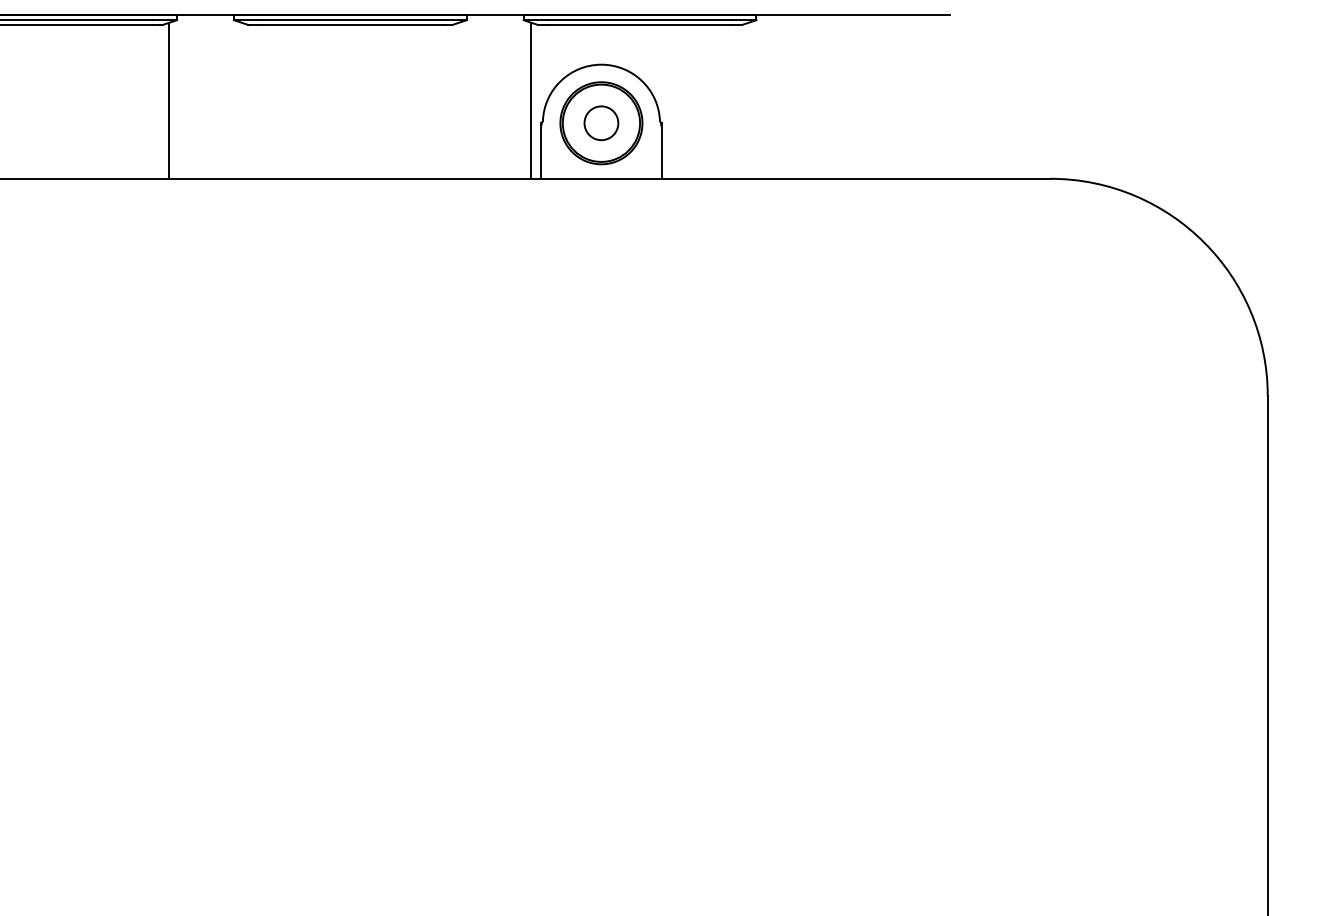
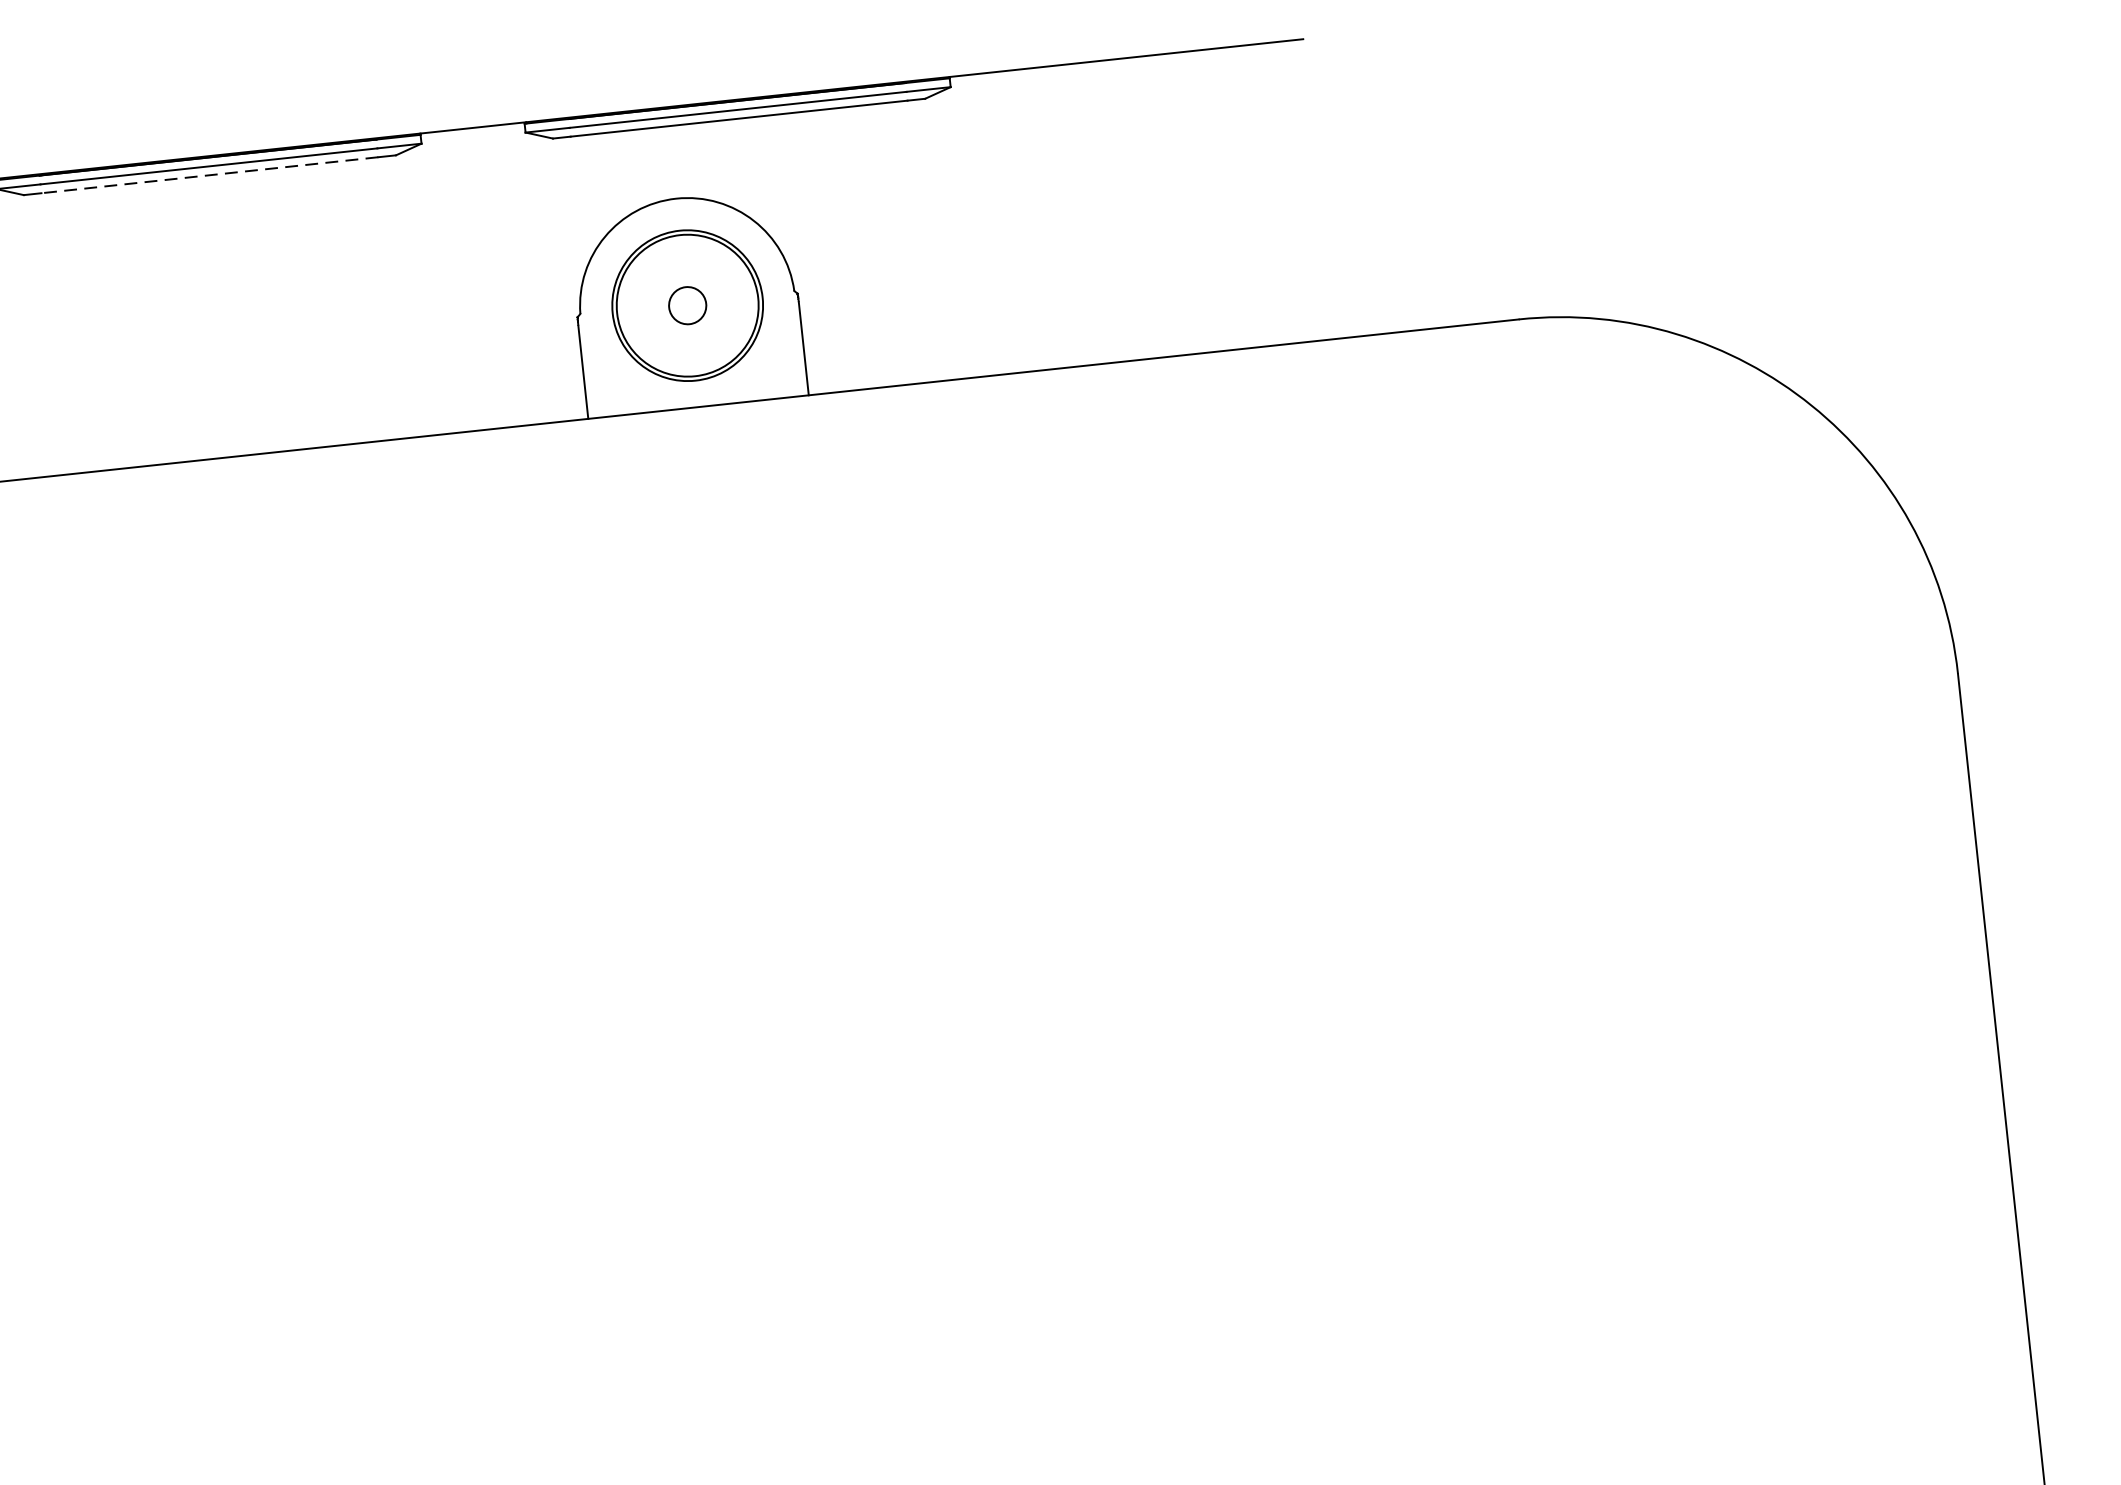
line: (349, 25) -> (208, 176), solid -> dashed
line: (531, 100) -> (555, 277), removed
circle: (601, 123) -> (687, 306), size x0.6

